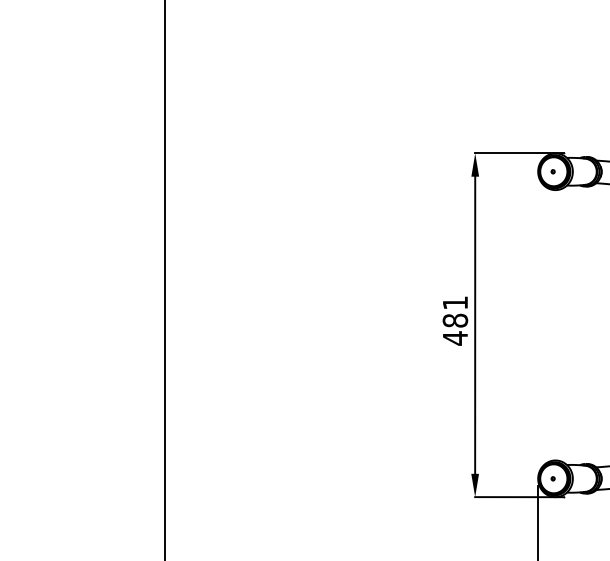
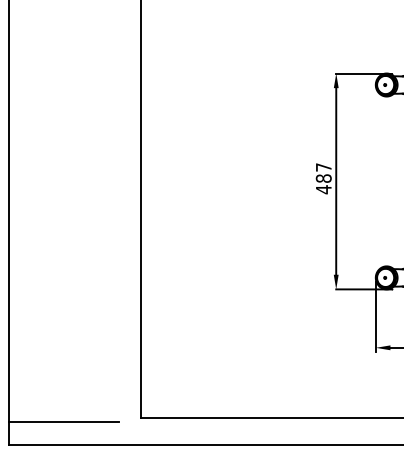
text: (454, 303) -> (323, 167), 481 -> 487

